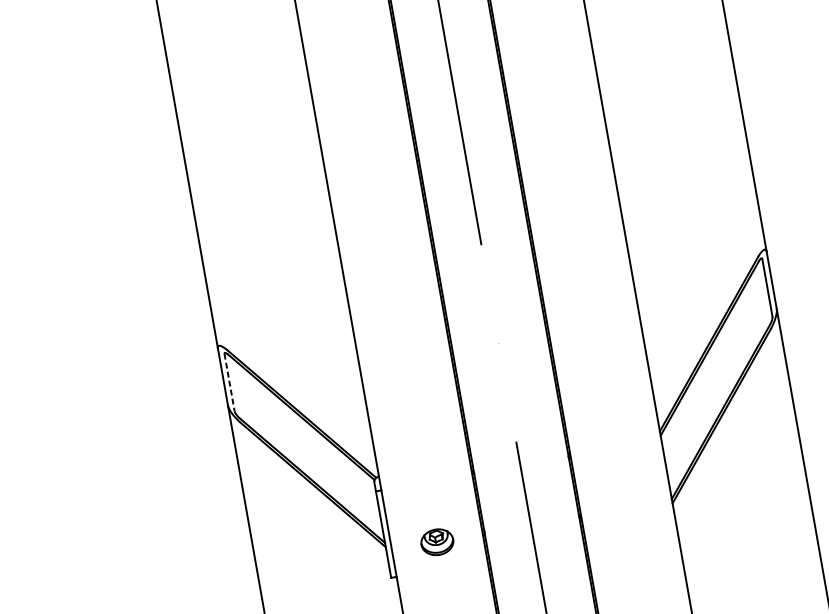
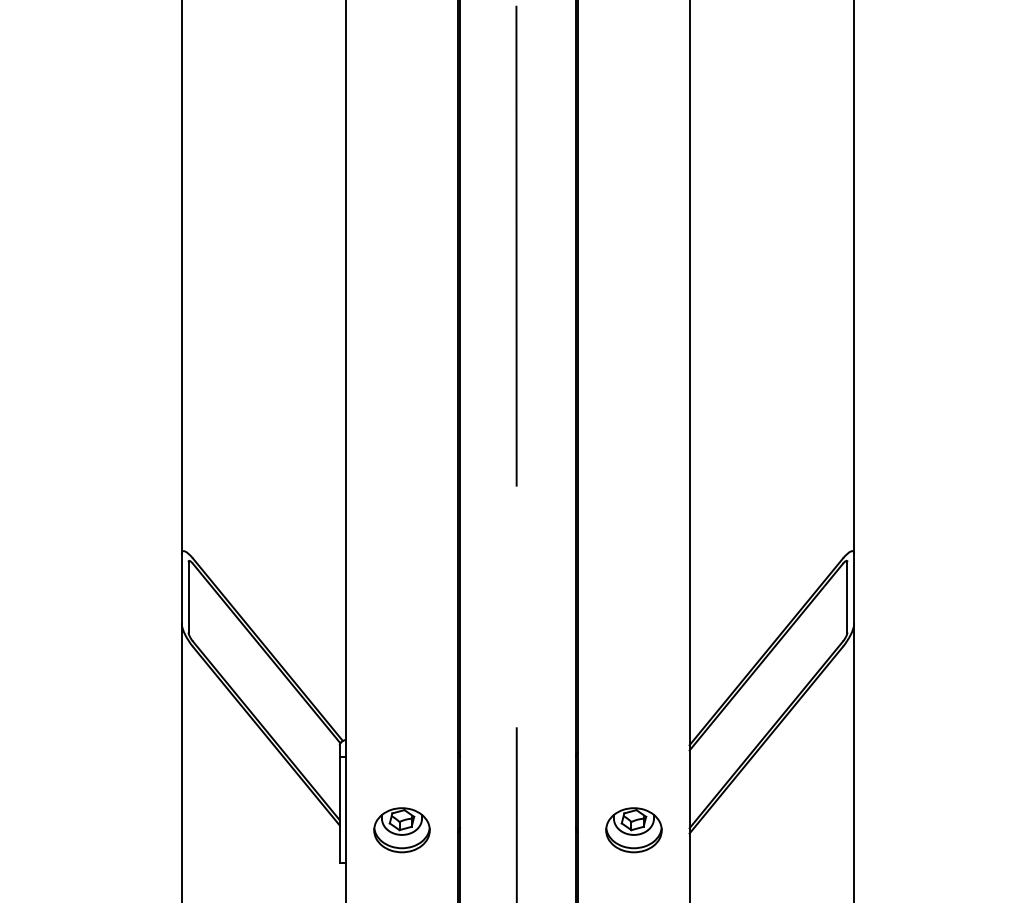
line: (229, 382) -> (188, 597), dashed -> solid
part: (626, 509) -> (633, 830), added
part: (437, 542) -> (401, 830), size x1.43

